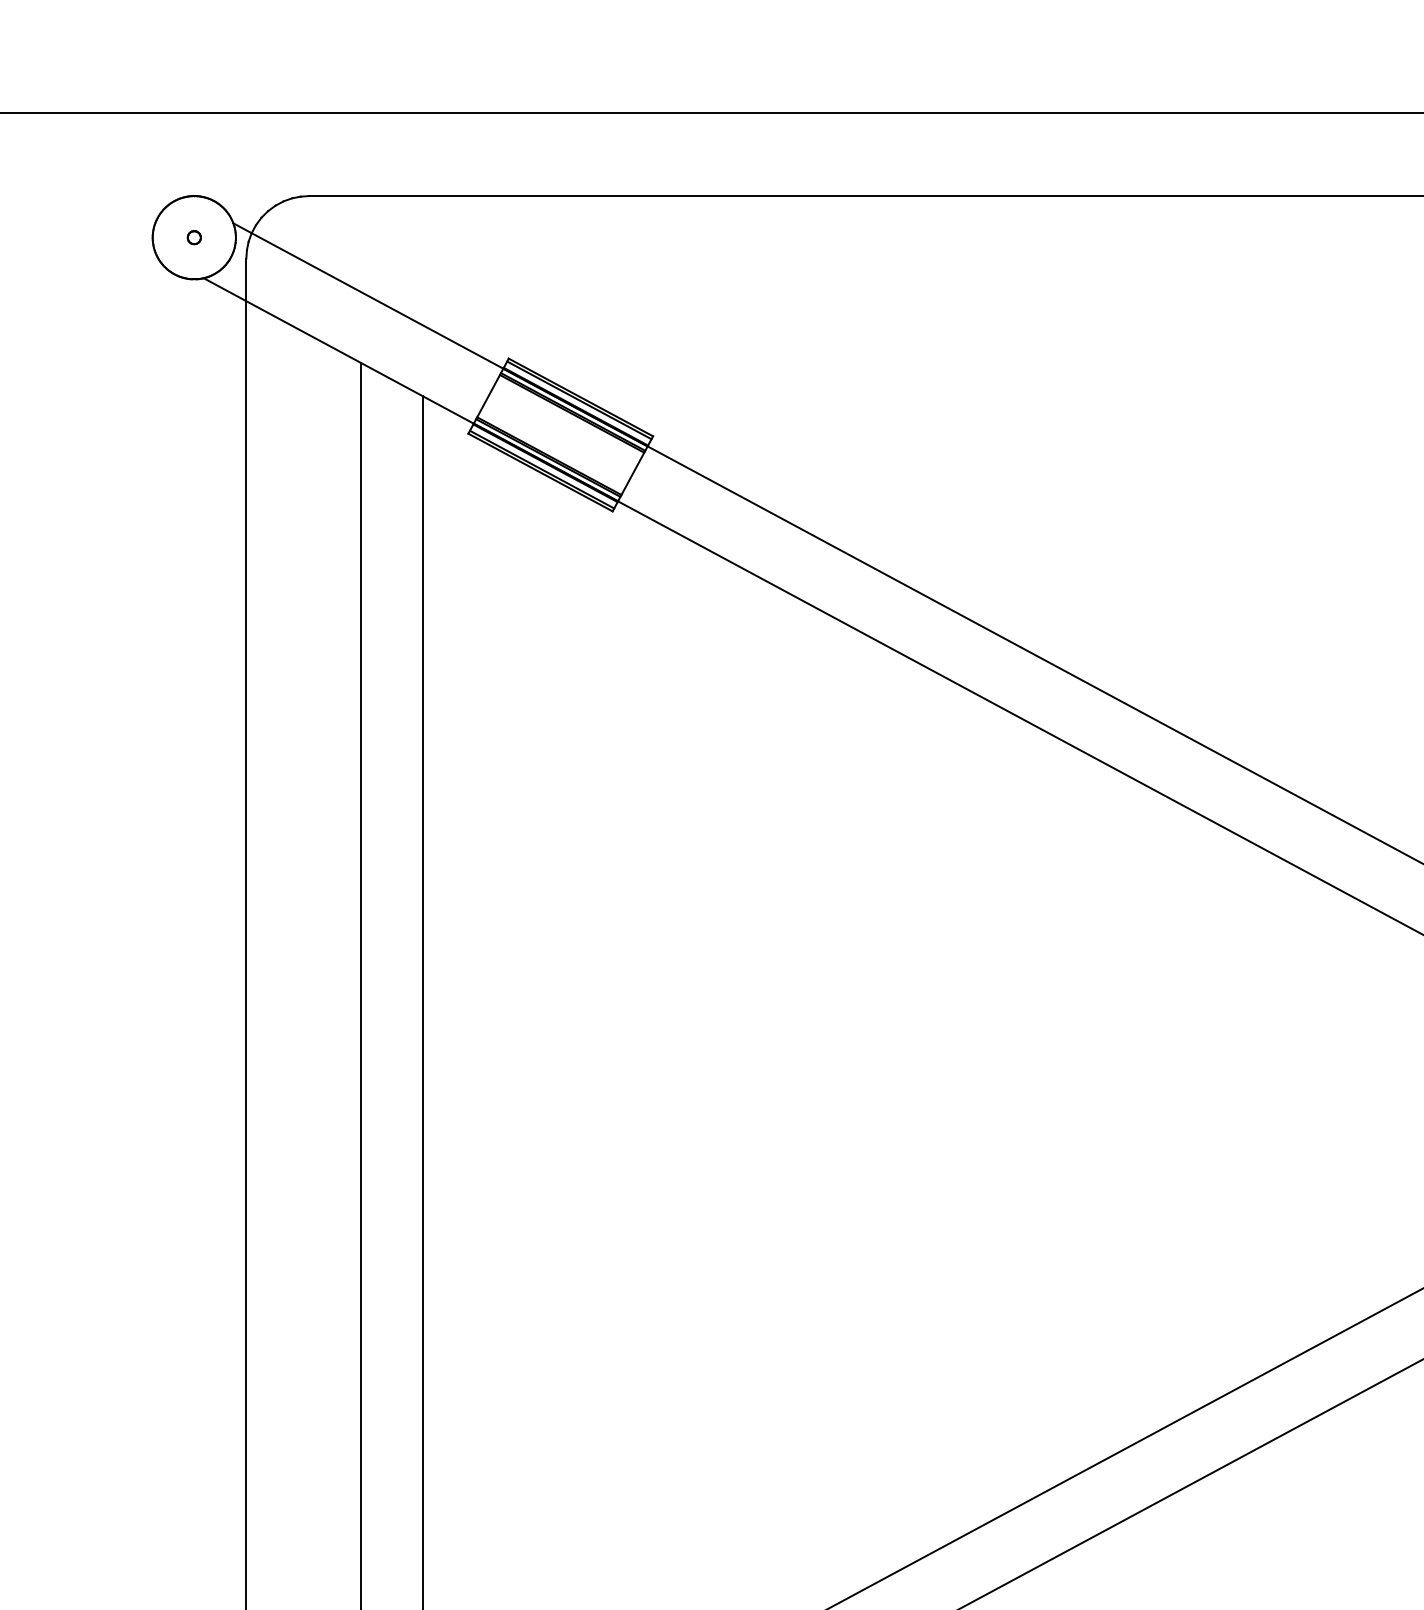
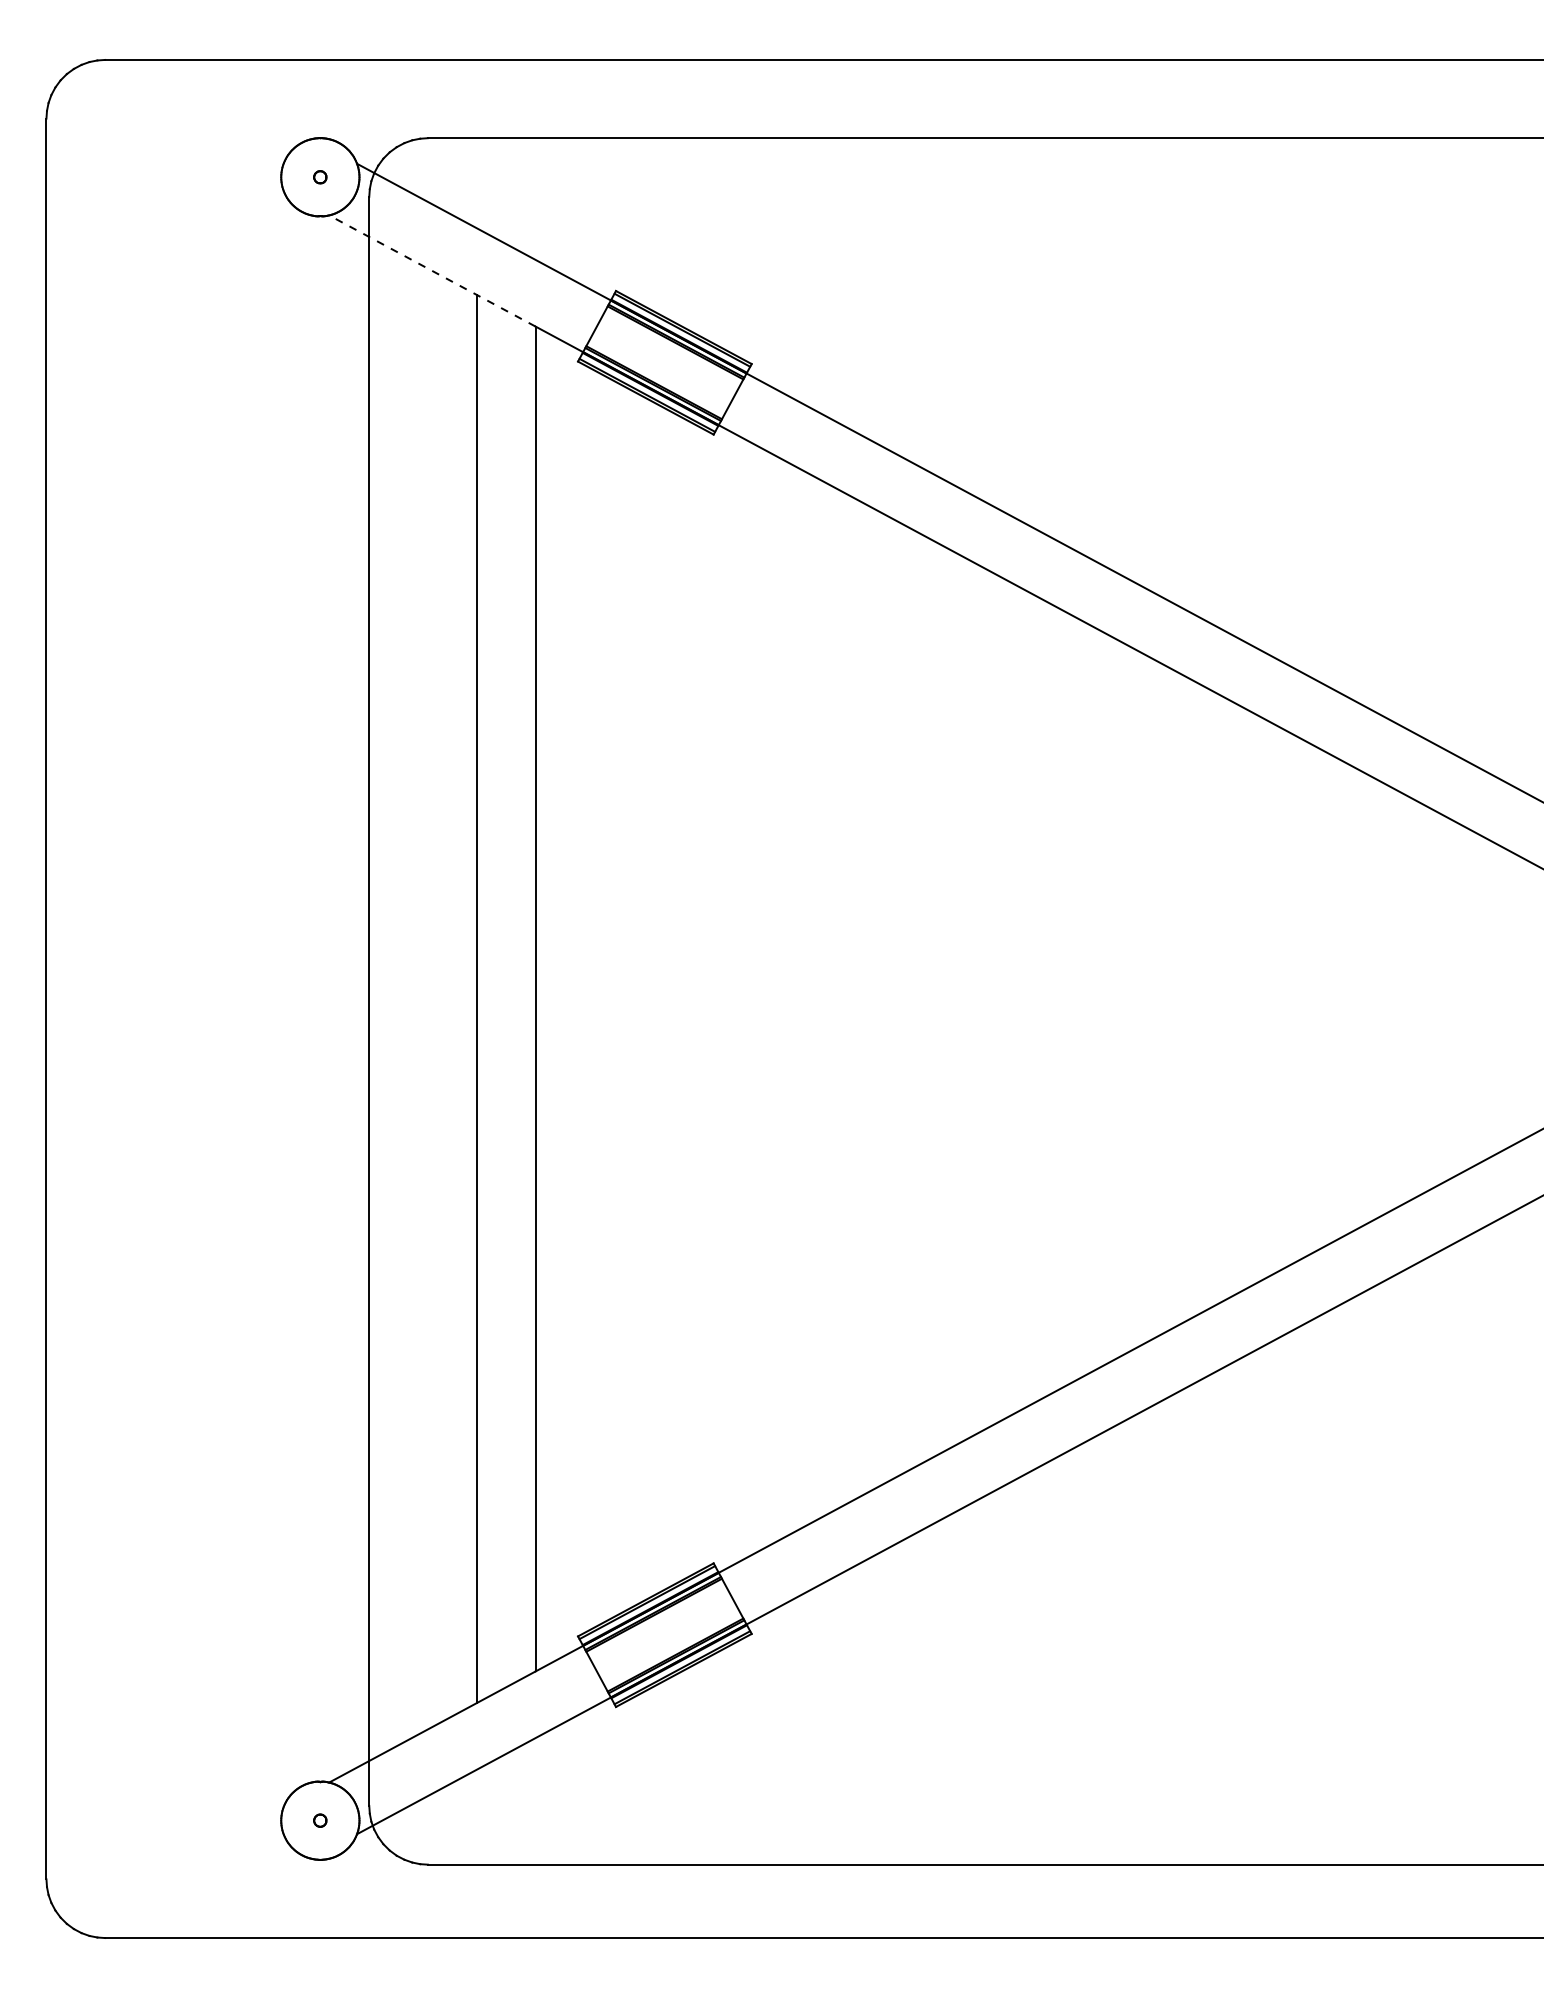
line: (312, 336) -> (431, 270), solid -> dashed

